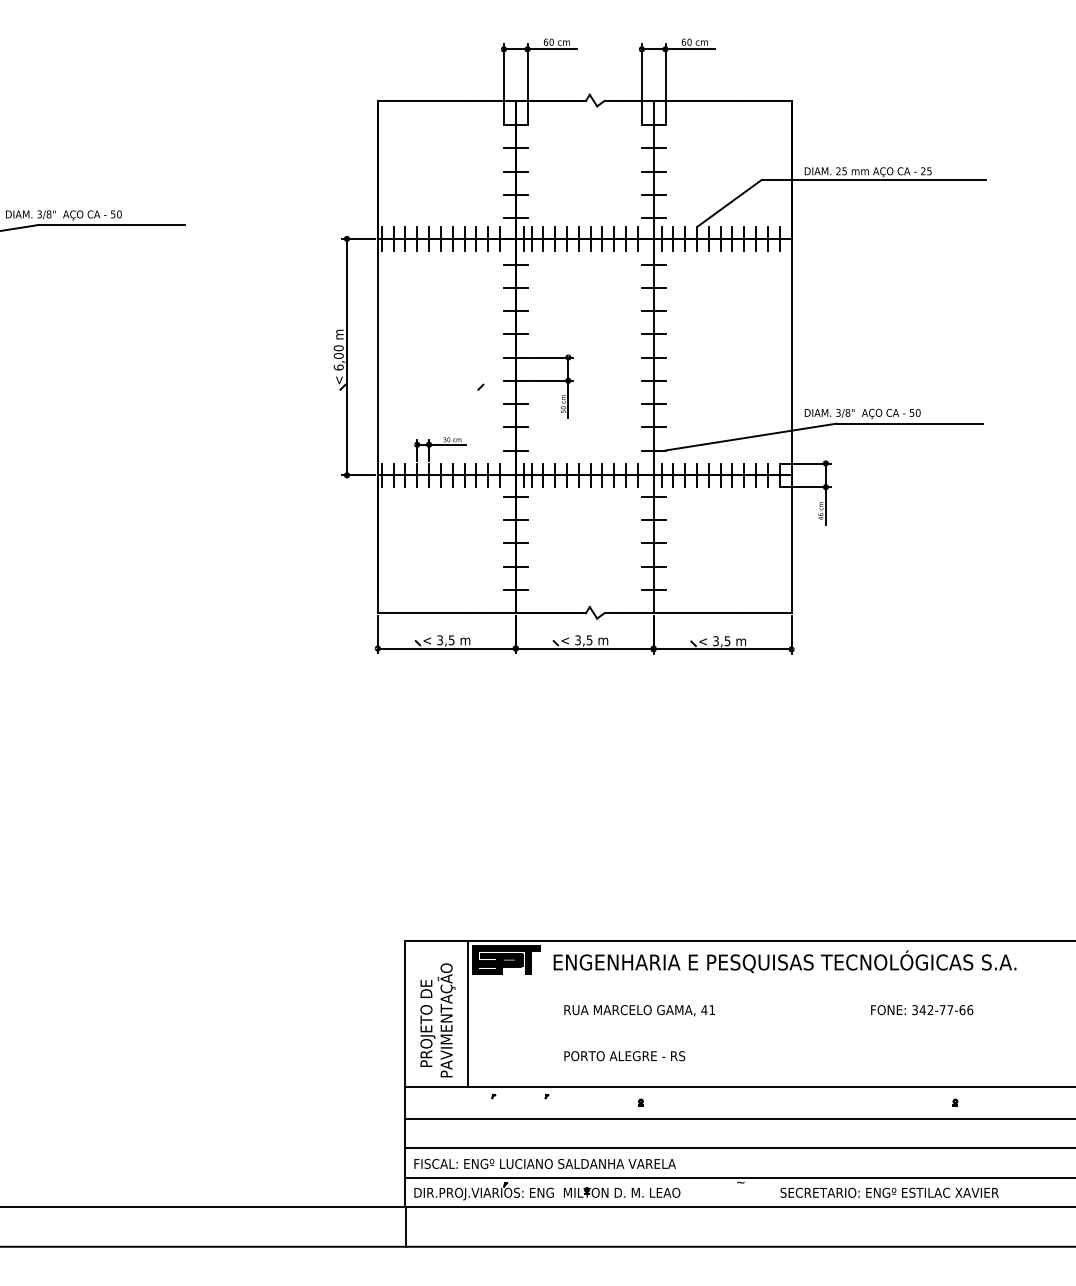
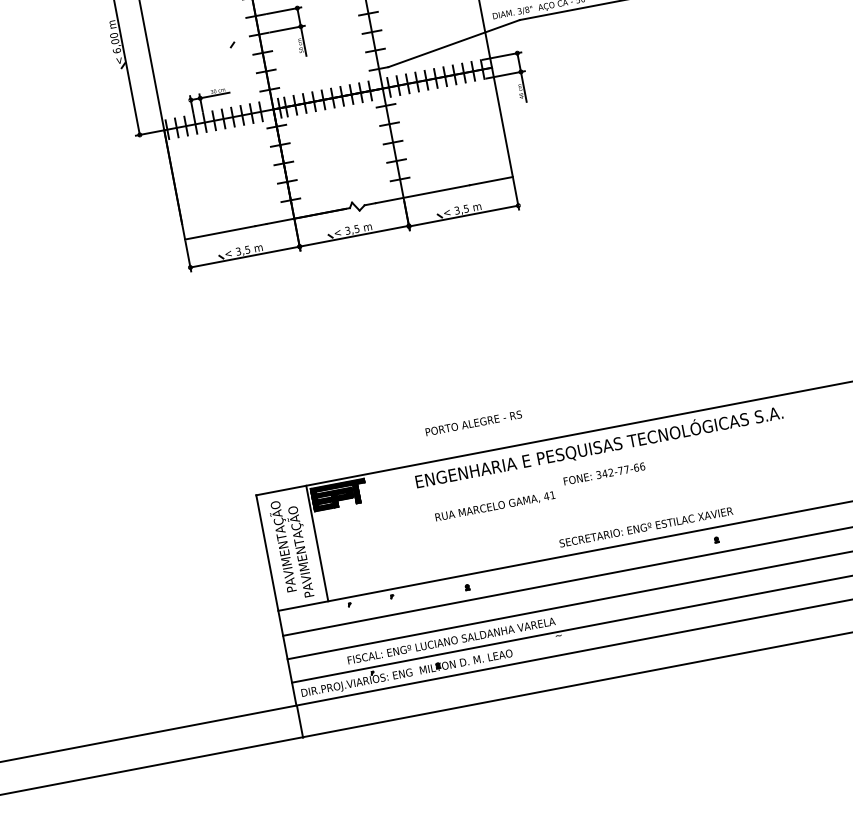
text: (784, 961) -> (598, 446), moved
text: (426, 1006) -> (283, 543), PROJETO DE -> PAVIMENTAÇÃO
text: (639, 1010) -> (495, 506), moved
text: (922, 1010) -> (604, 474), moved
text: (624, 1056) -> (473, 423), moved
text: (544, 1163) -> (450, 640), moved
text: (889, 1192) -> (646, 527), moved

